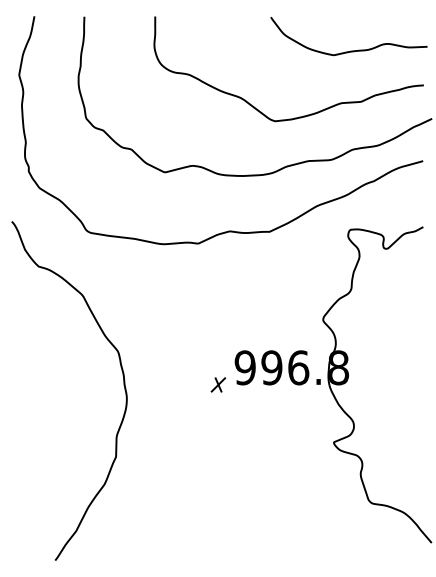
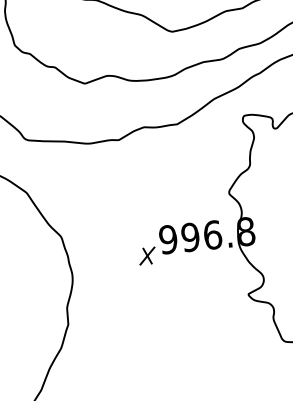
part: (218, 384) -> (147, 255), size x1.4

